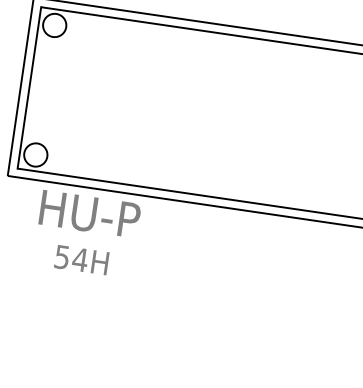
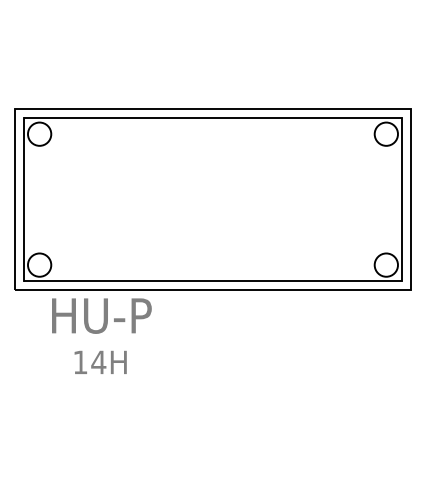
text: (62, 257) -> (80, 362), 54H -> 14H

